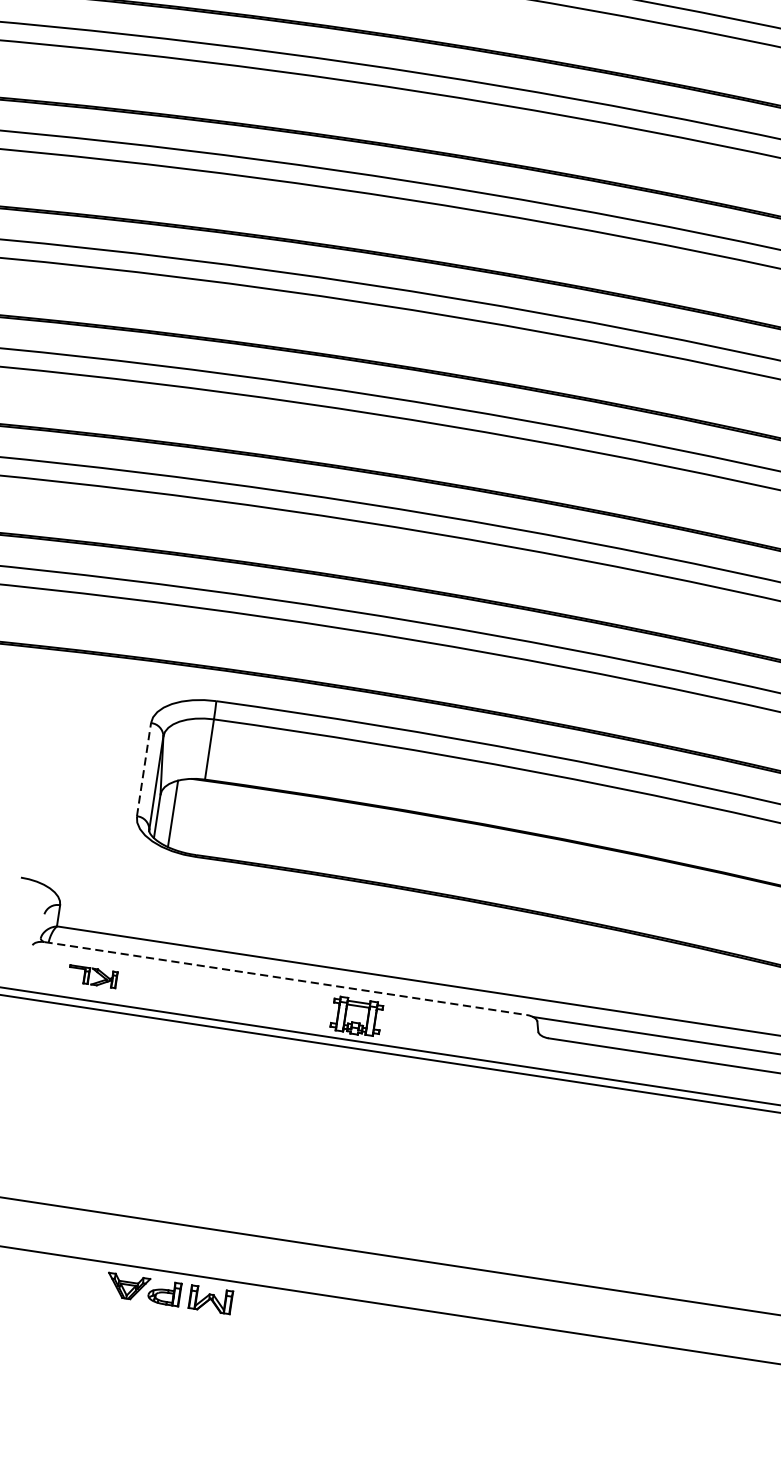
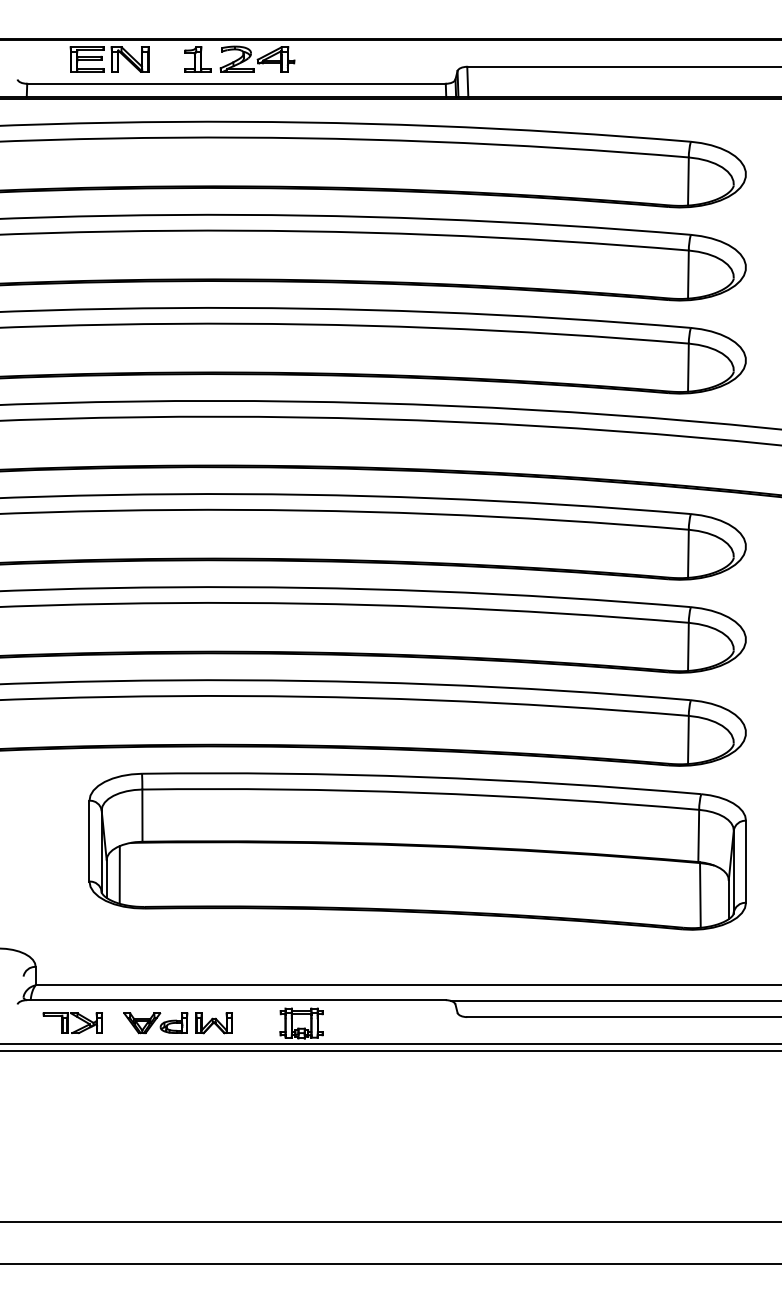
line: (144, 768) -> (89, 840), dashed -> solid
part: (92, 976) -> (72, 1023), size x1.43
line: (286, 979) -> (237, 1000), dashed -> solid
part: (168, 1293) -> (177, 1023), moved

